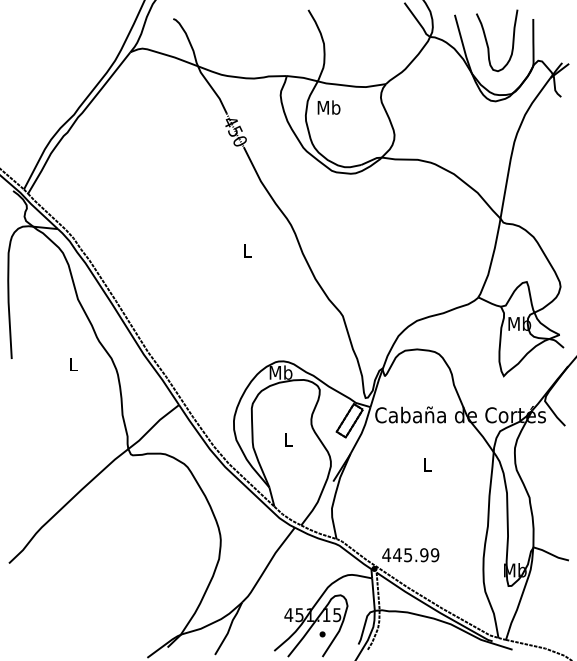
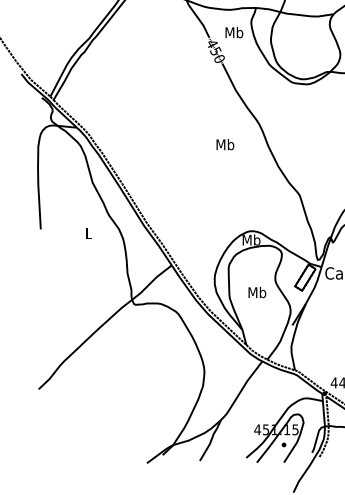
text: (328, 107) -> (233, 32), moved
text: (247, 250) -> (225, 144), L -> Mb
text: (288, 439) -> (257, 292), L -> Mb

